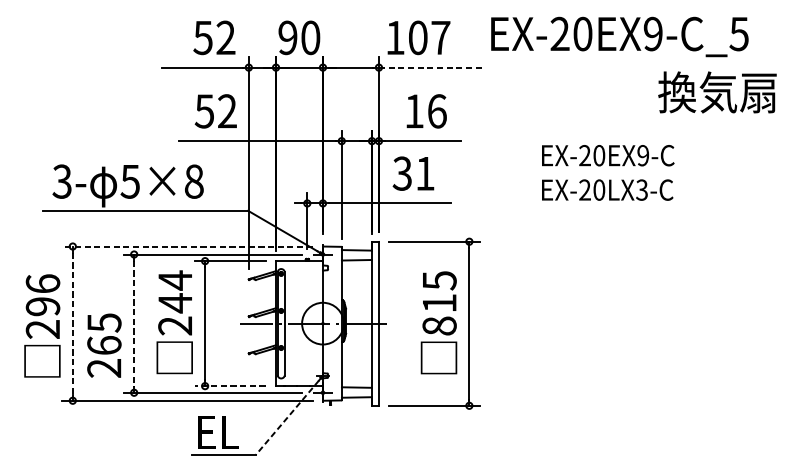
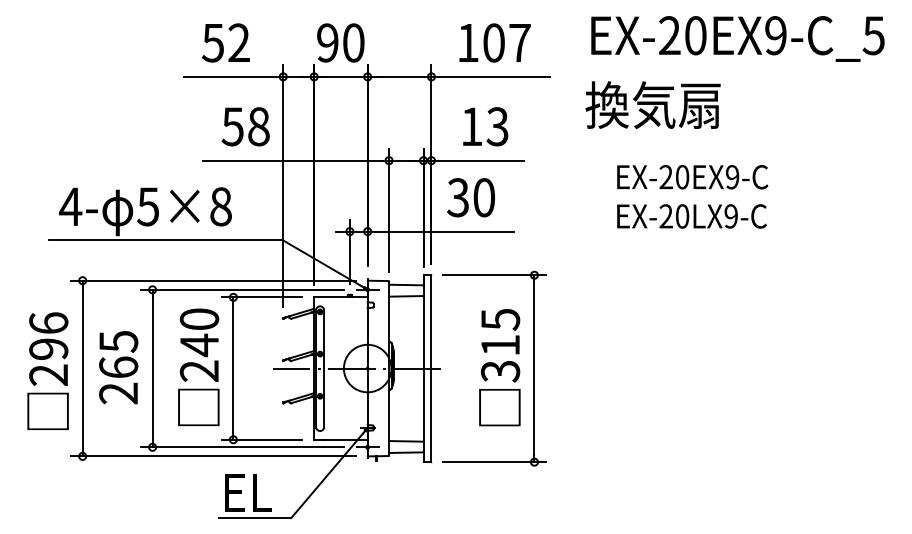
text: (619, 36) -> (737, 38), moved
text: (213, 37) -> (225, 42), moved
text: (418, 37) -> (494, 42), moved
line: (431, 67) -> (491, 76), dashed -> solid
text: (716, 92) -> (652, 105), moved
text: (227, 111) -> (258, 126), 52 -> 58
text: (436, 111) -> (497, 126), 16 -> 13
text: (424, 173) -> (483, 197), 31 -> 30
text: (62, 181) -> (70, 206), 3- -> 4-
text: (641, 190) -> (730, 216), EX-20LX3-C -> EX-20LX9-C
line: (187, 246) -> (213, 280), dashed -> solid
text: (175, 280) -> (199, 319), 244 -> 240
line: (72, 323) -> (82, 368), dashed -> solid
line: (134, 323) -> (152, 368), dashed -> solid
text: (439, 326) -> (500, 371), 815 -> 315
text: (104, 345) -> (118, 367), moved
line: (229, 385) -> (261, 439), dashed -> solid
line: (286, 418) -> (326, 476), dashed -> solid

